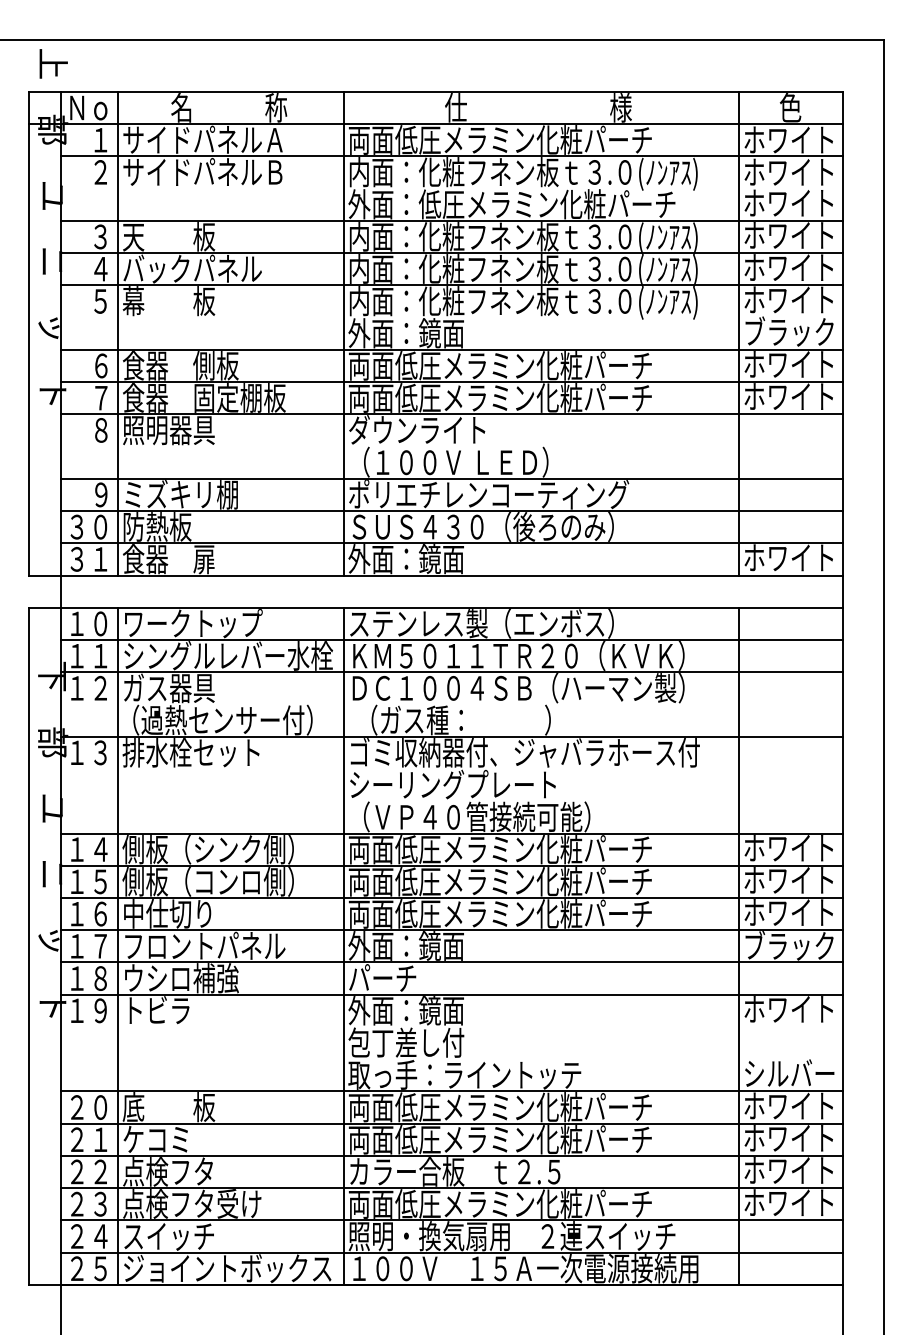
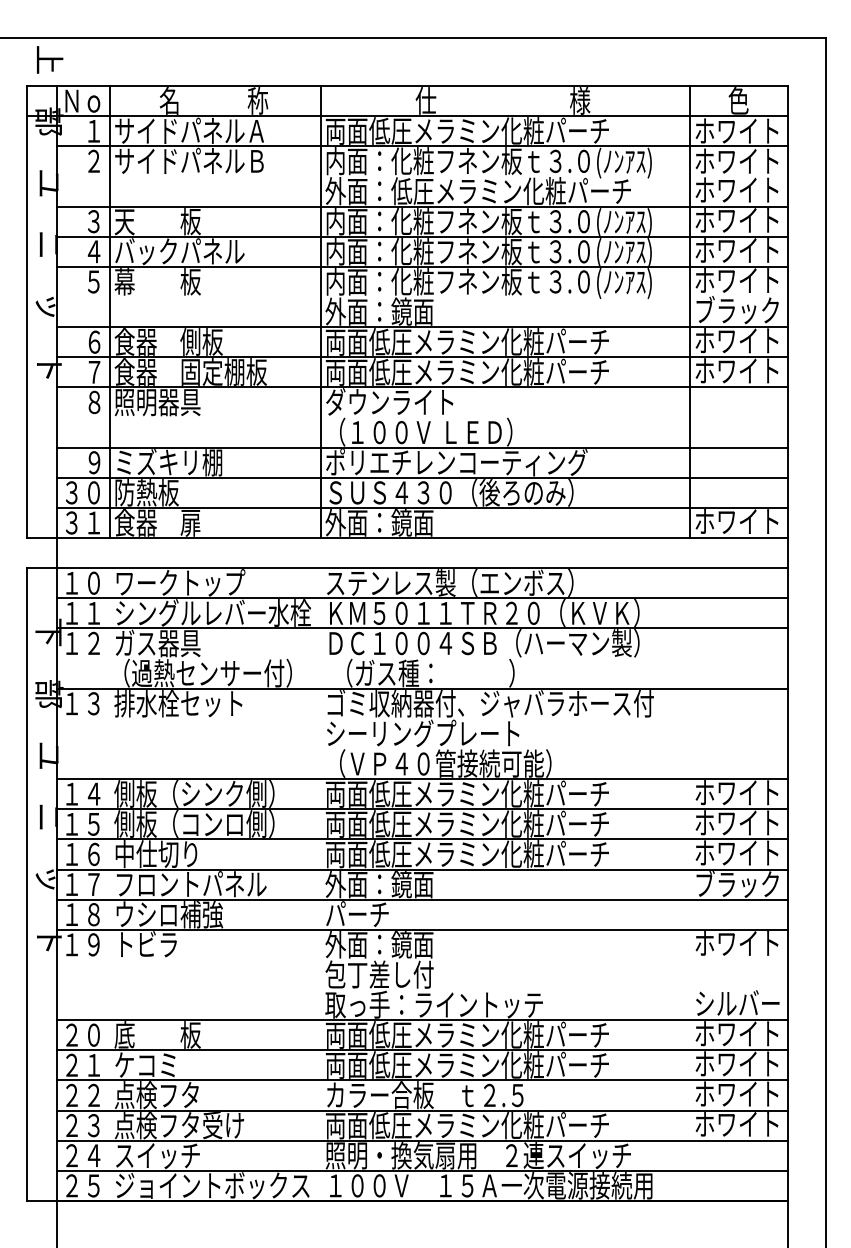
line: (117, 945) -> (109, 883), removed
line: (343, 945) -> (320, 883), removed
line: (738, 945) -> (689, 883), removed

